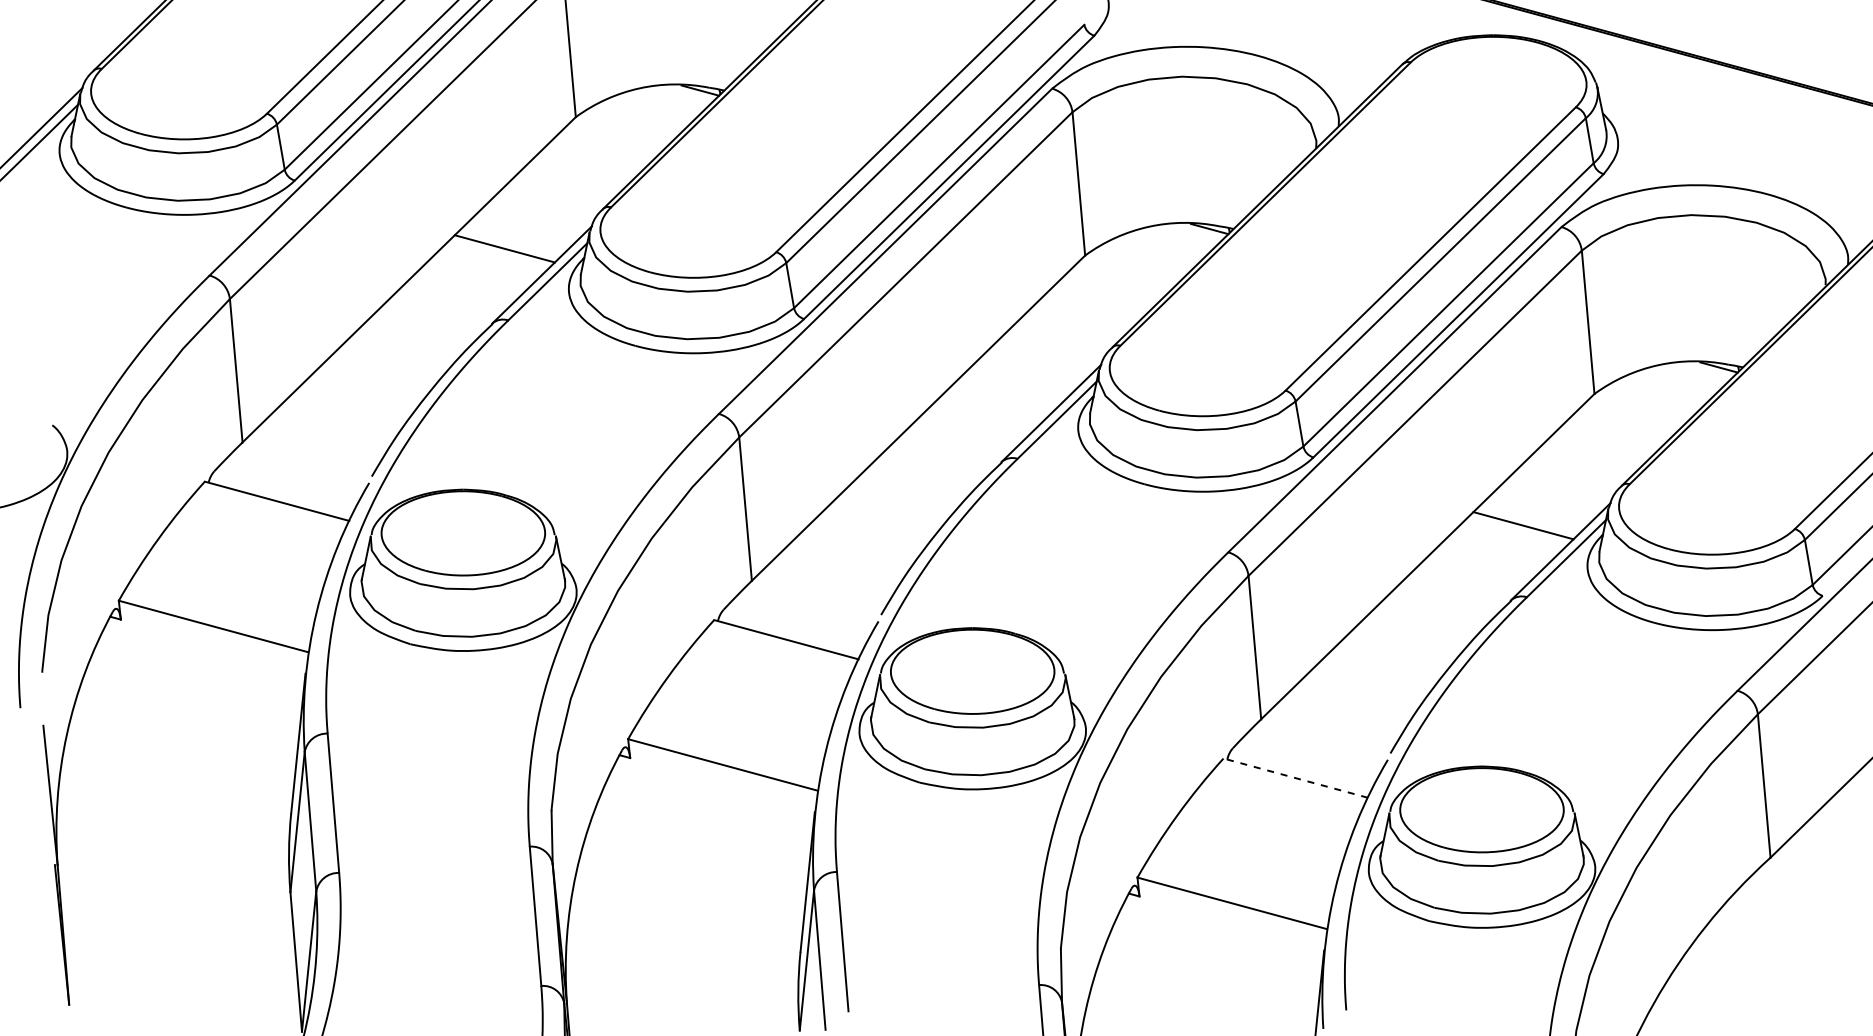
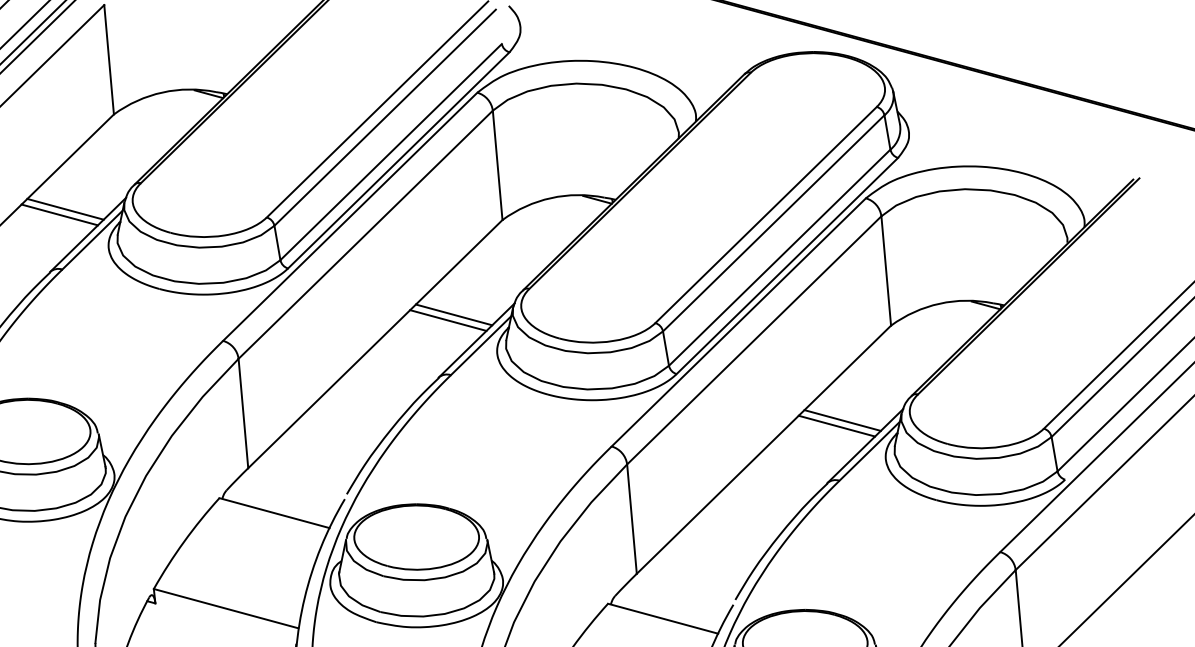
line: (512, 241) -> (65, 209), added
line: (1021, 379) -> (453, 314), added
line: (1014, 386) -> (448, 319), added
line: (1531, 517) -> (843, 419), added
line: (1295, 778) -> (662, 619), dashed -> solid

